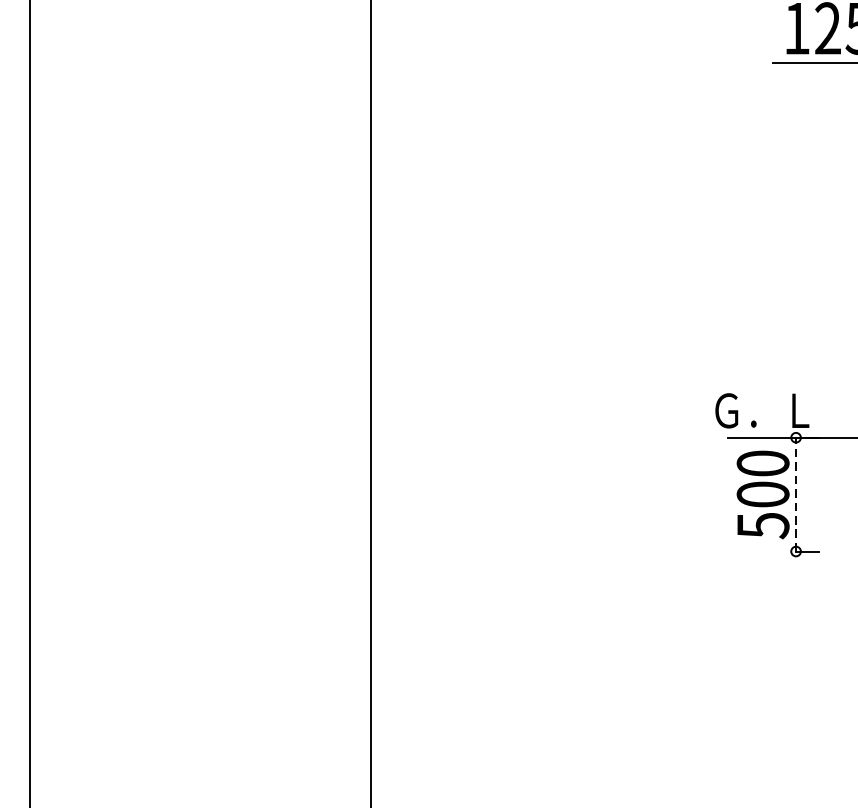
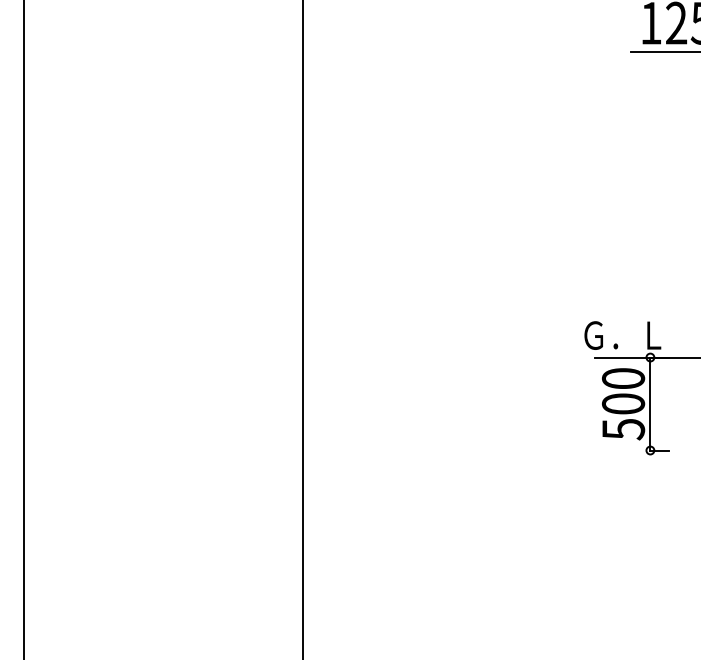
line: (796, 493) -> (650, 403), dashed -> solid

